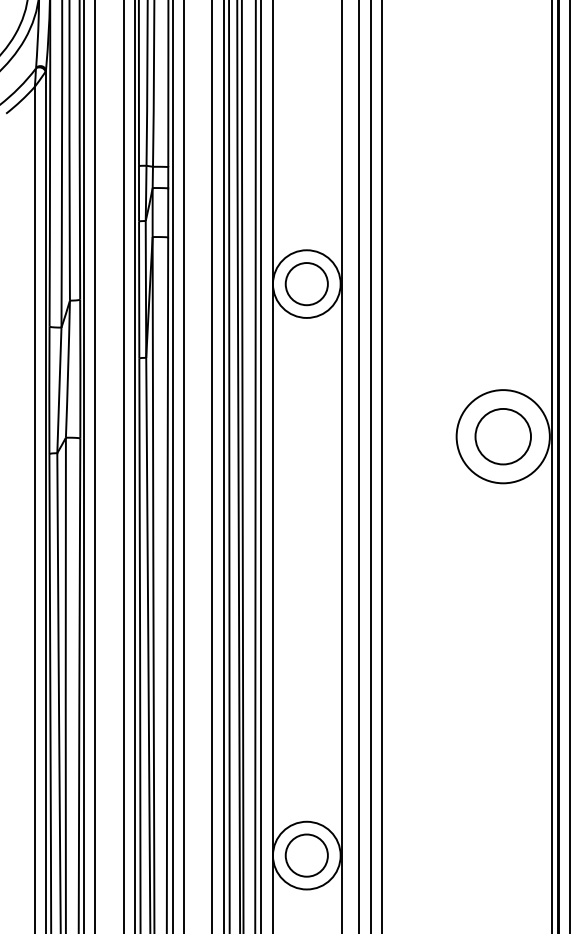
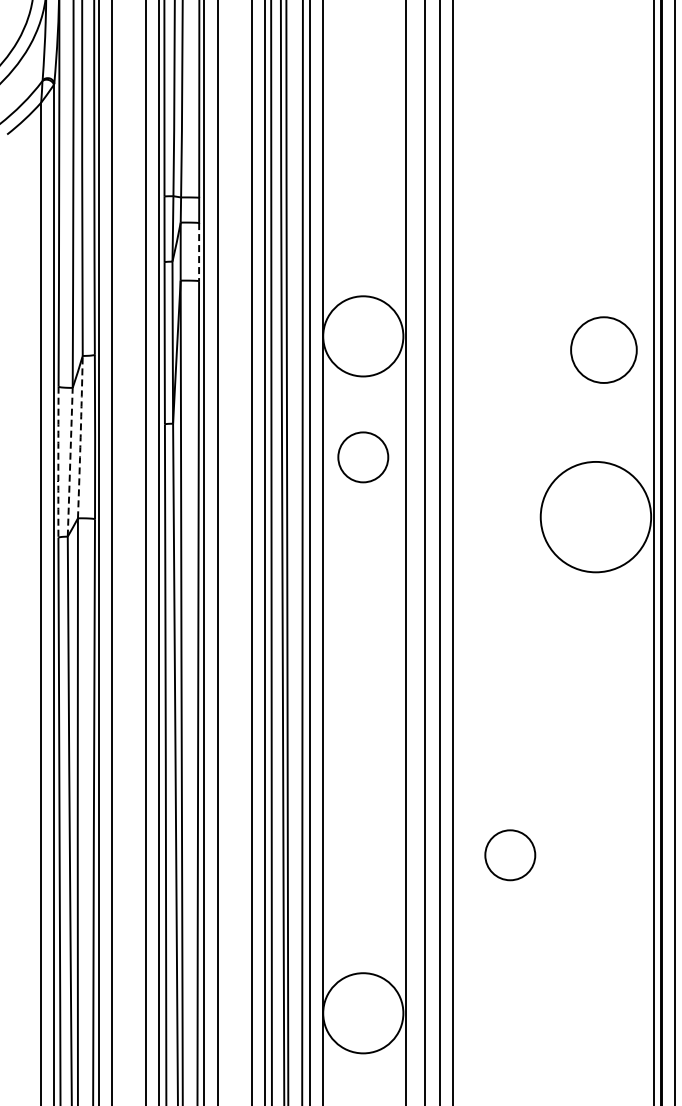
line: (168, 213) -> (199, 252), solid -> dashed
circle: (306, 284) -> (363, 457), moved
arc: (68, 369) -> (80, 437), solid -> dashed
line: (59, 389) -> (70, 461), solid -> dashed
arc: (49, 390) -> (58, 462), solid -> dashed
circle: (502, 436) -> (603, 349), moved
circle: (306, 855) -> (510, 855), moved

